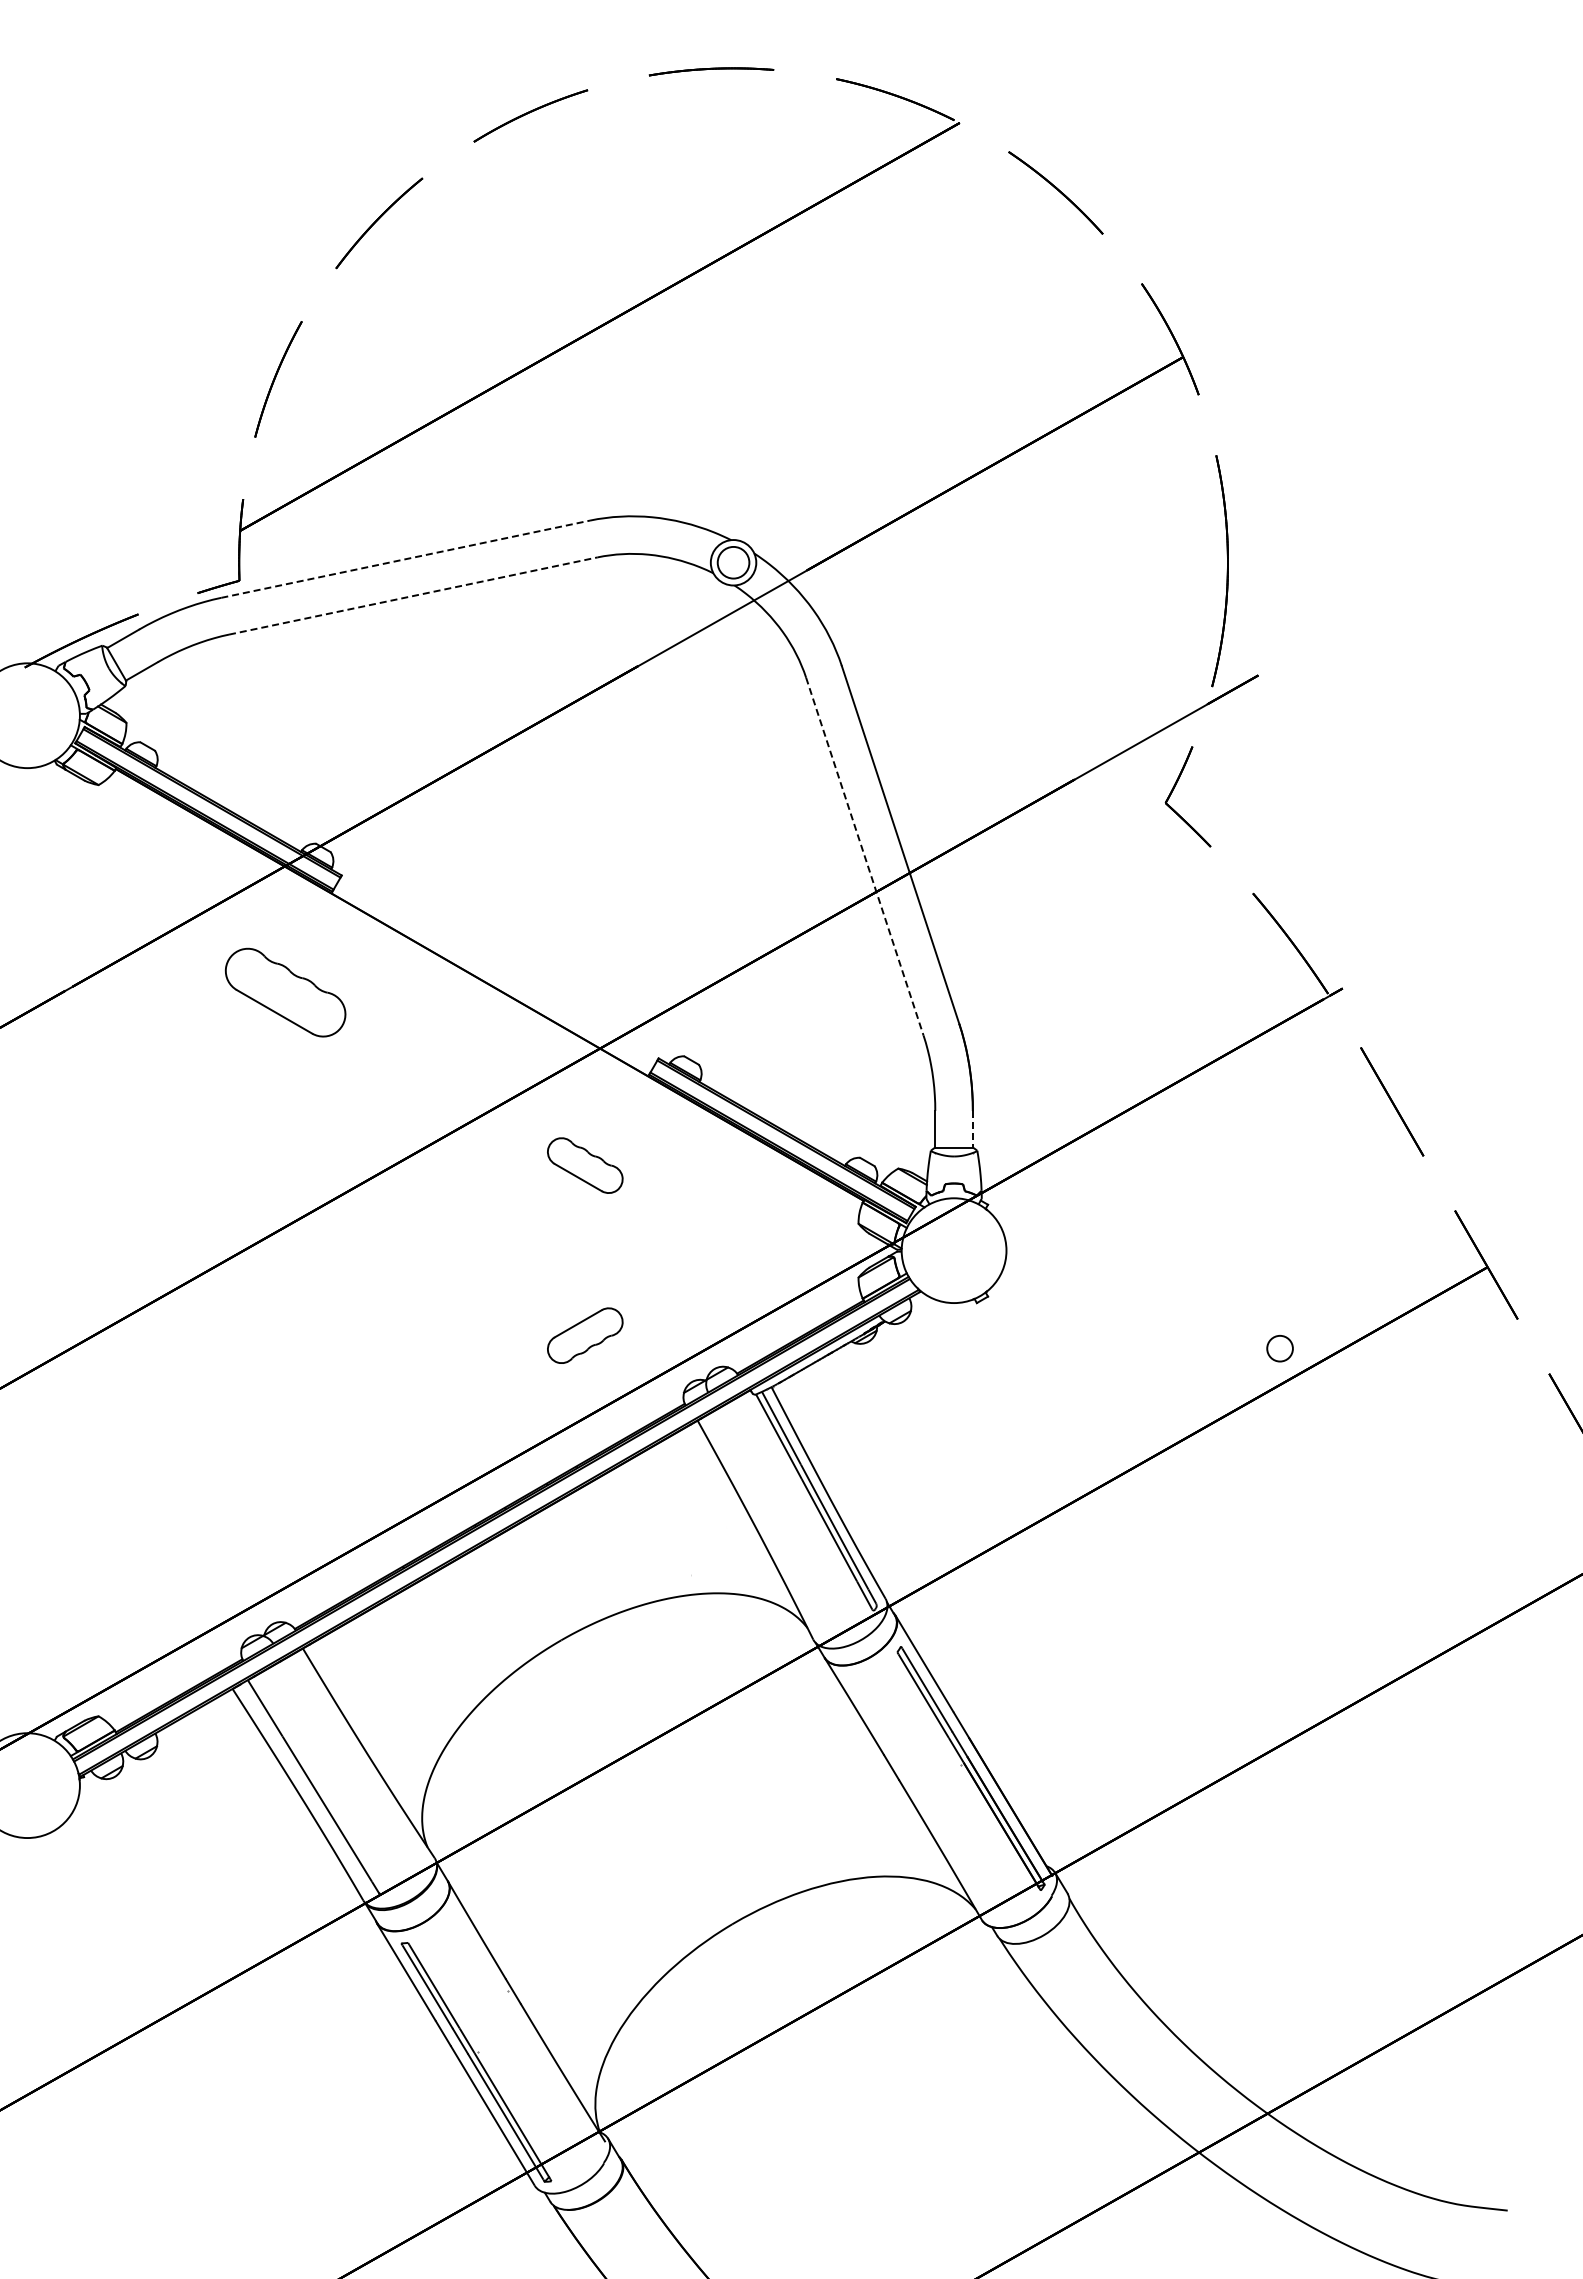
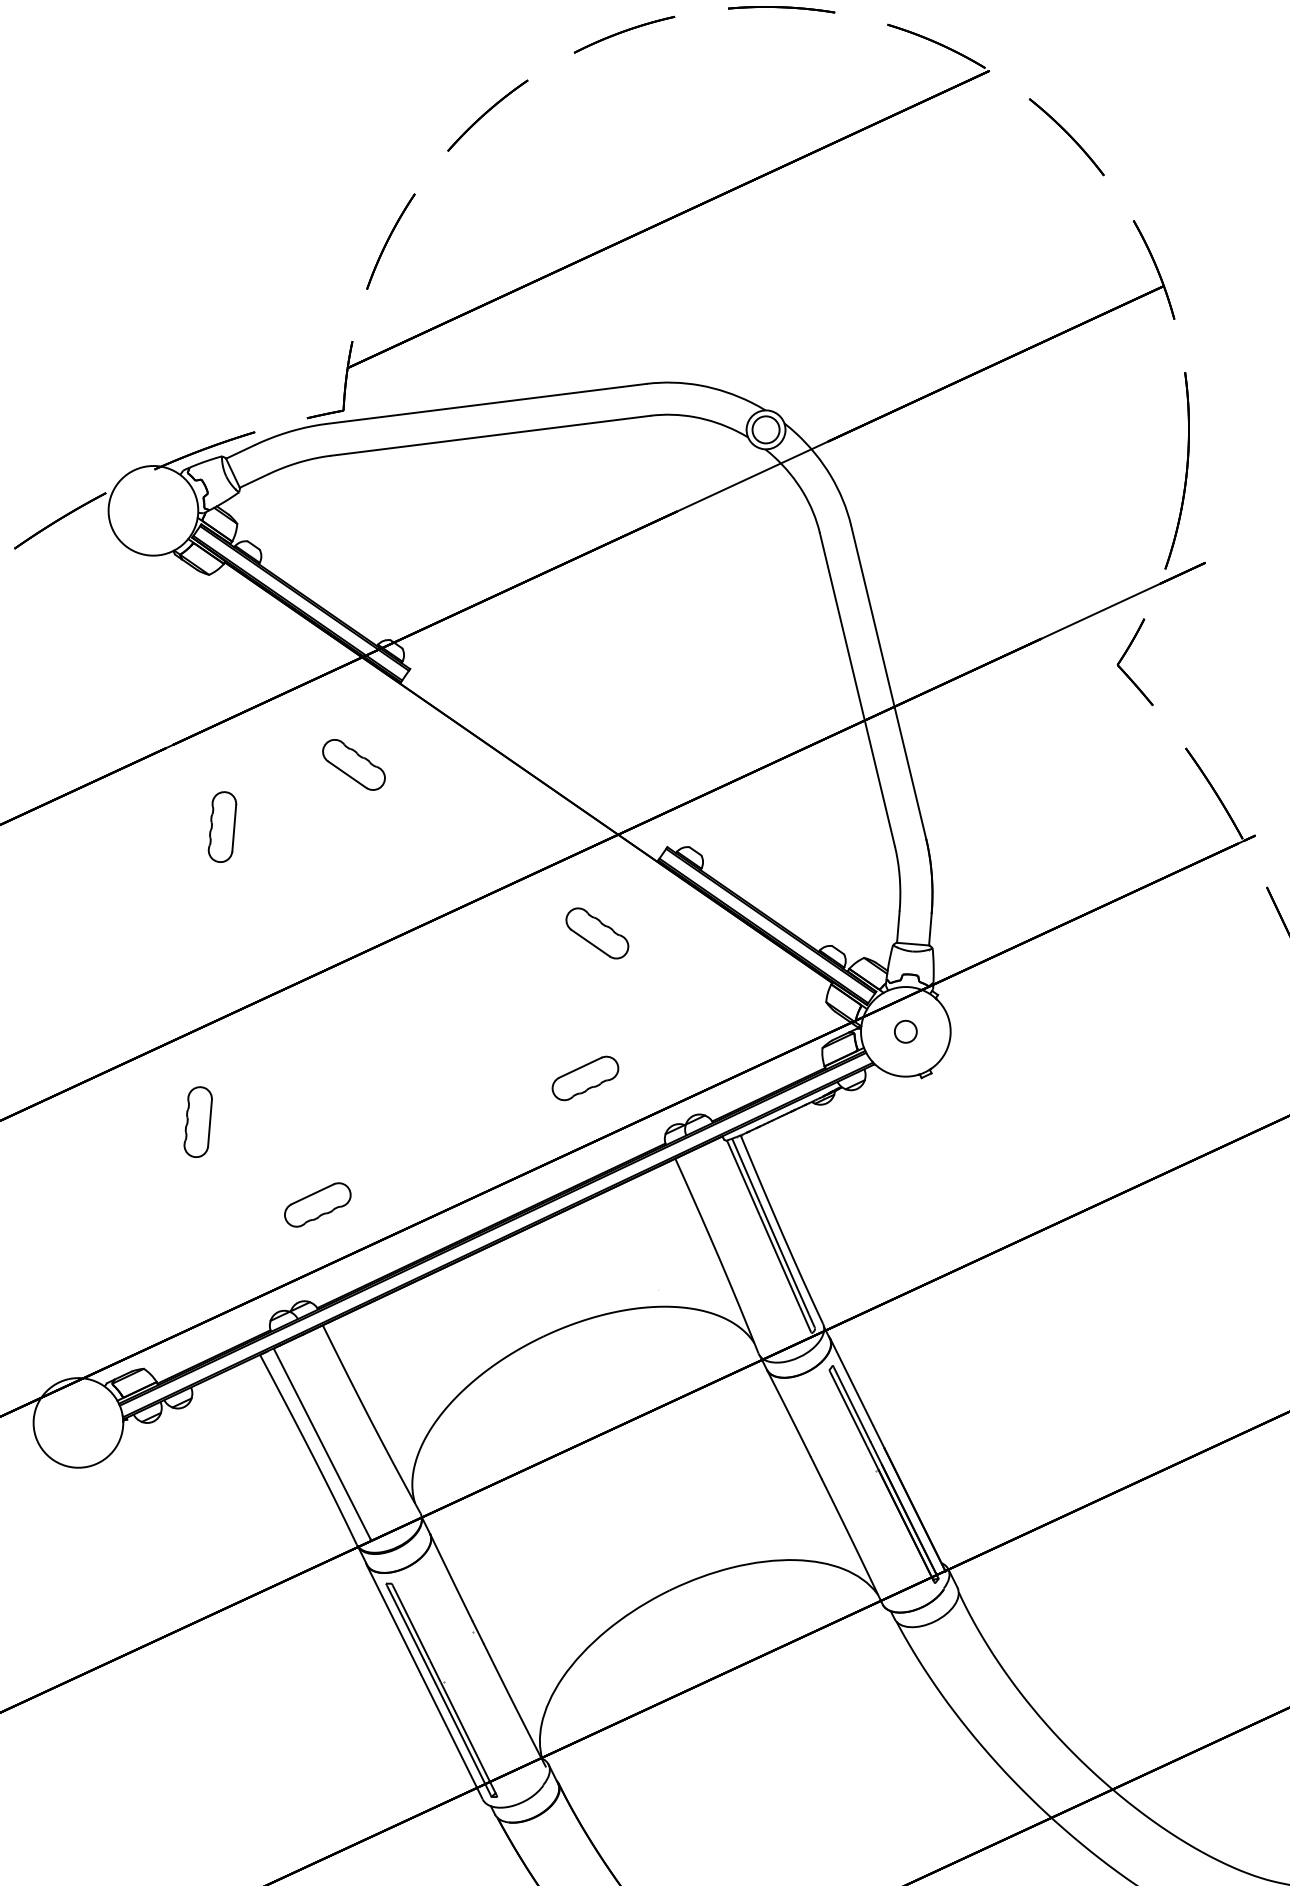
line: (406, 559) -> (487, 404), dashed -> solid
line: (413, 595) -> (490, 435), dashed -> solid
line: (865, 857) -> (857, 690), dashed -> solid
part: (285, 992) -> (353, 764), size x0.62
part: (137, 1077) -> (221, 826), added
line: (972, 1129) -> (930, 929), dashed -> solid
circle: (1279, 1348) -> (905, 1031), moved
part: (137, 1423) -> (197, 1121), added
part: (285, 1508) -> (317, 1204), added

